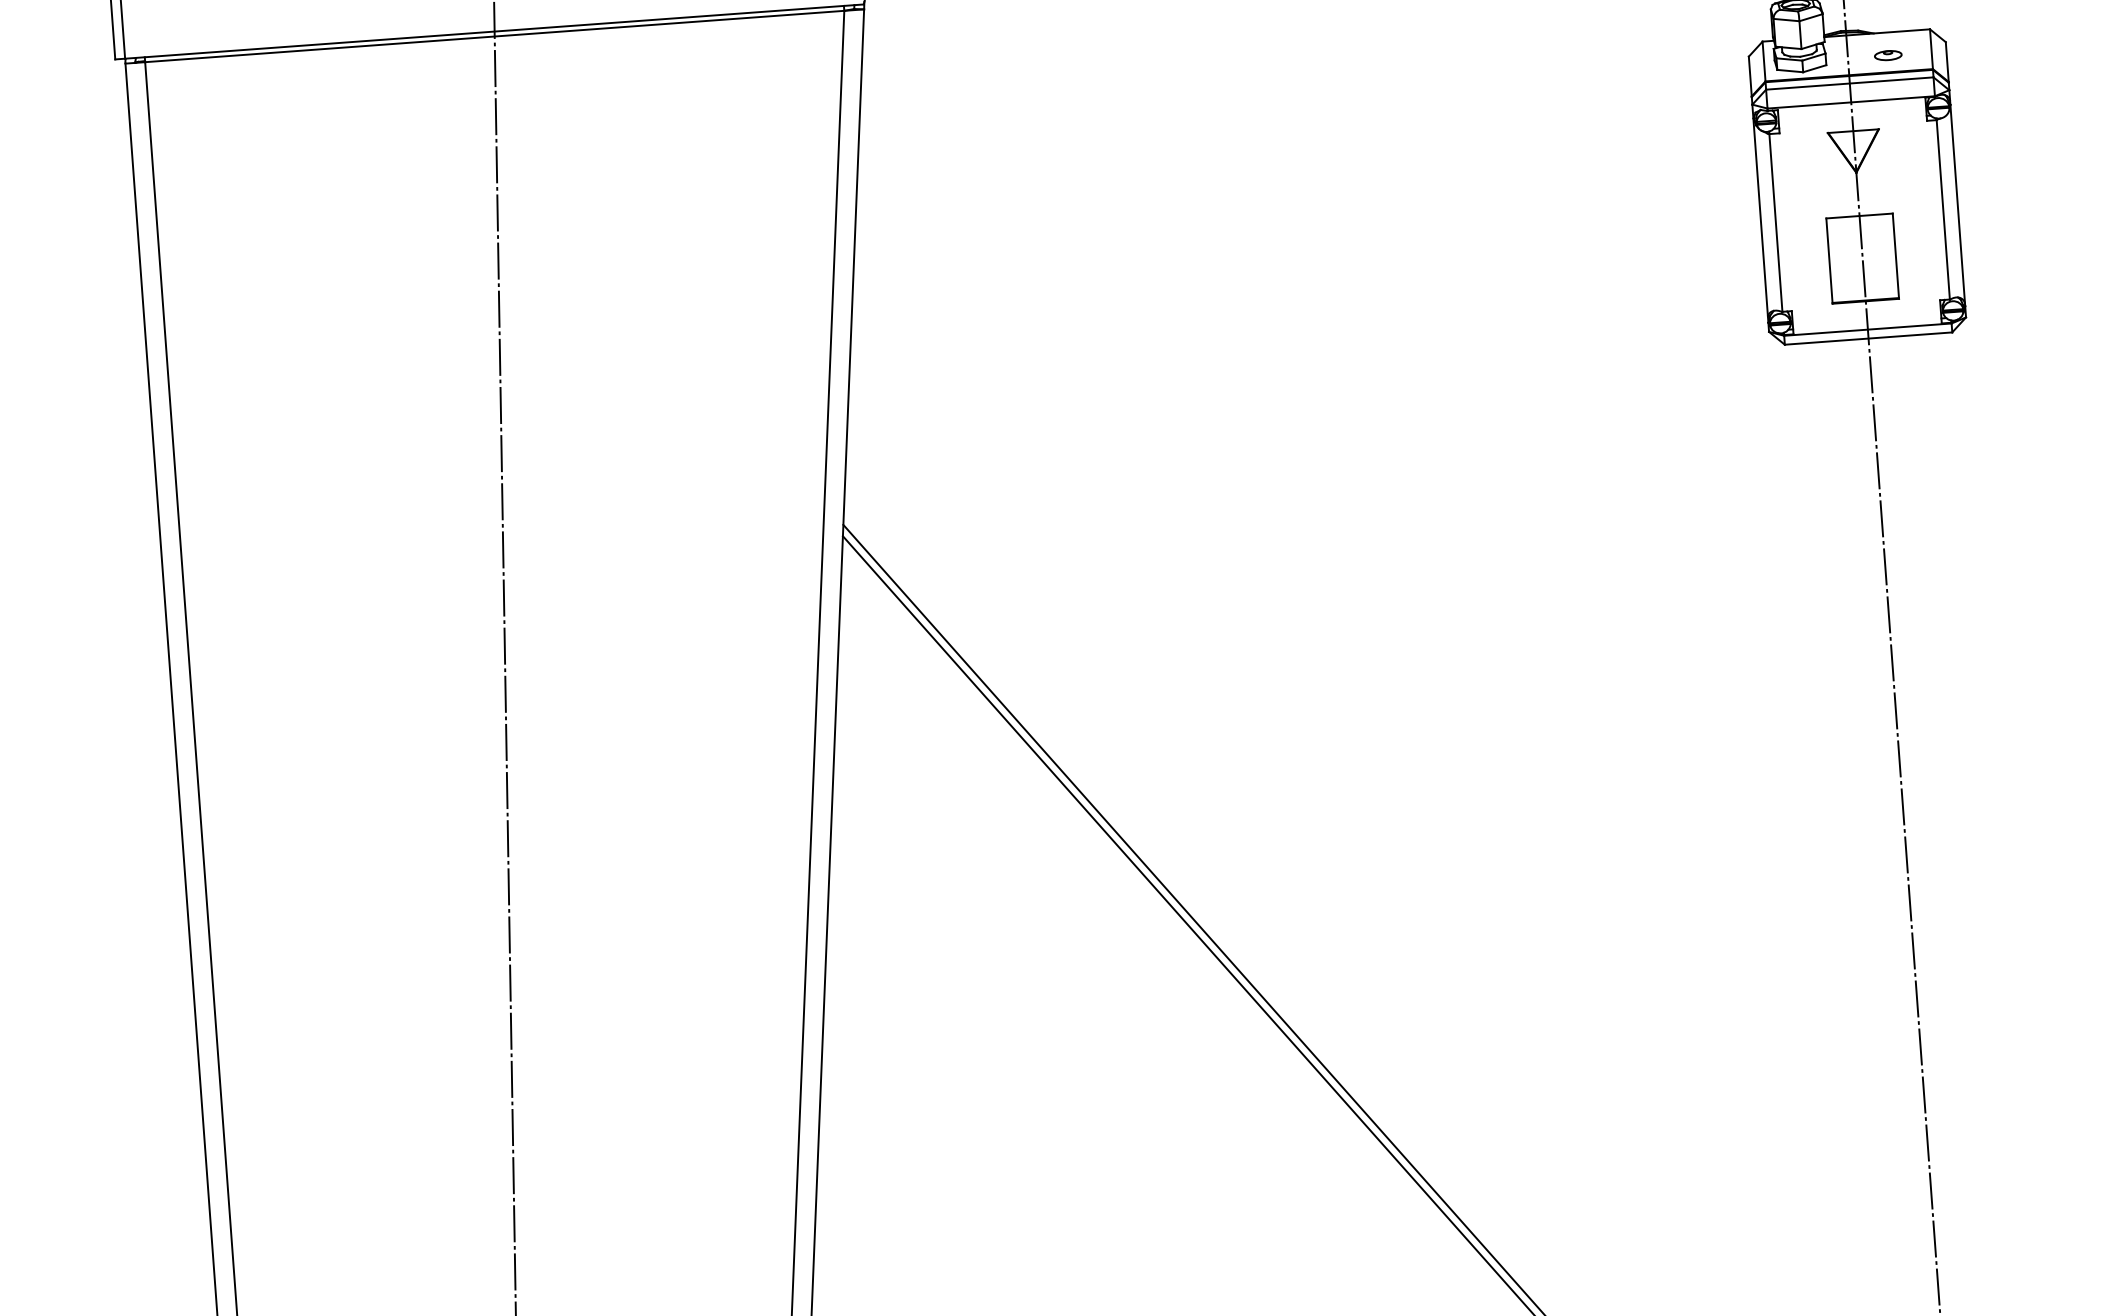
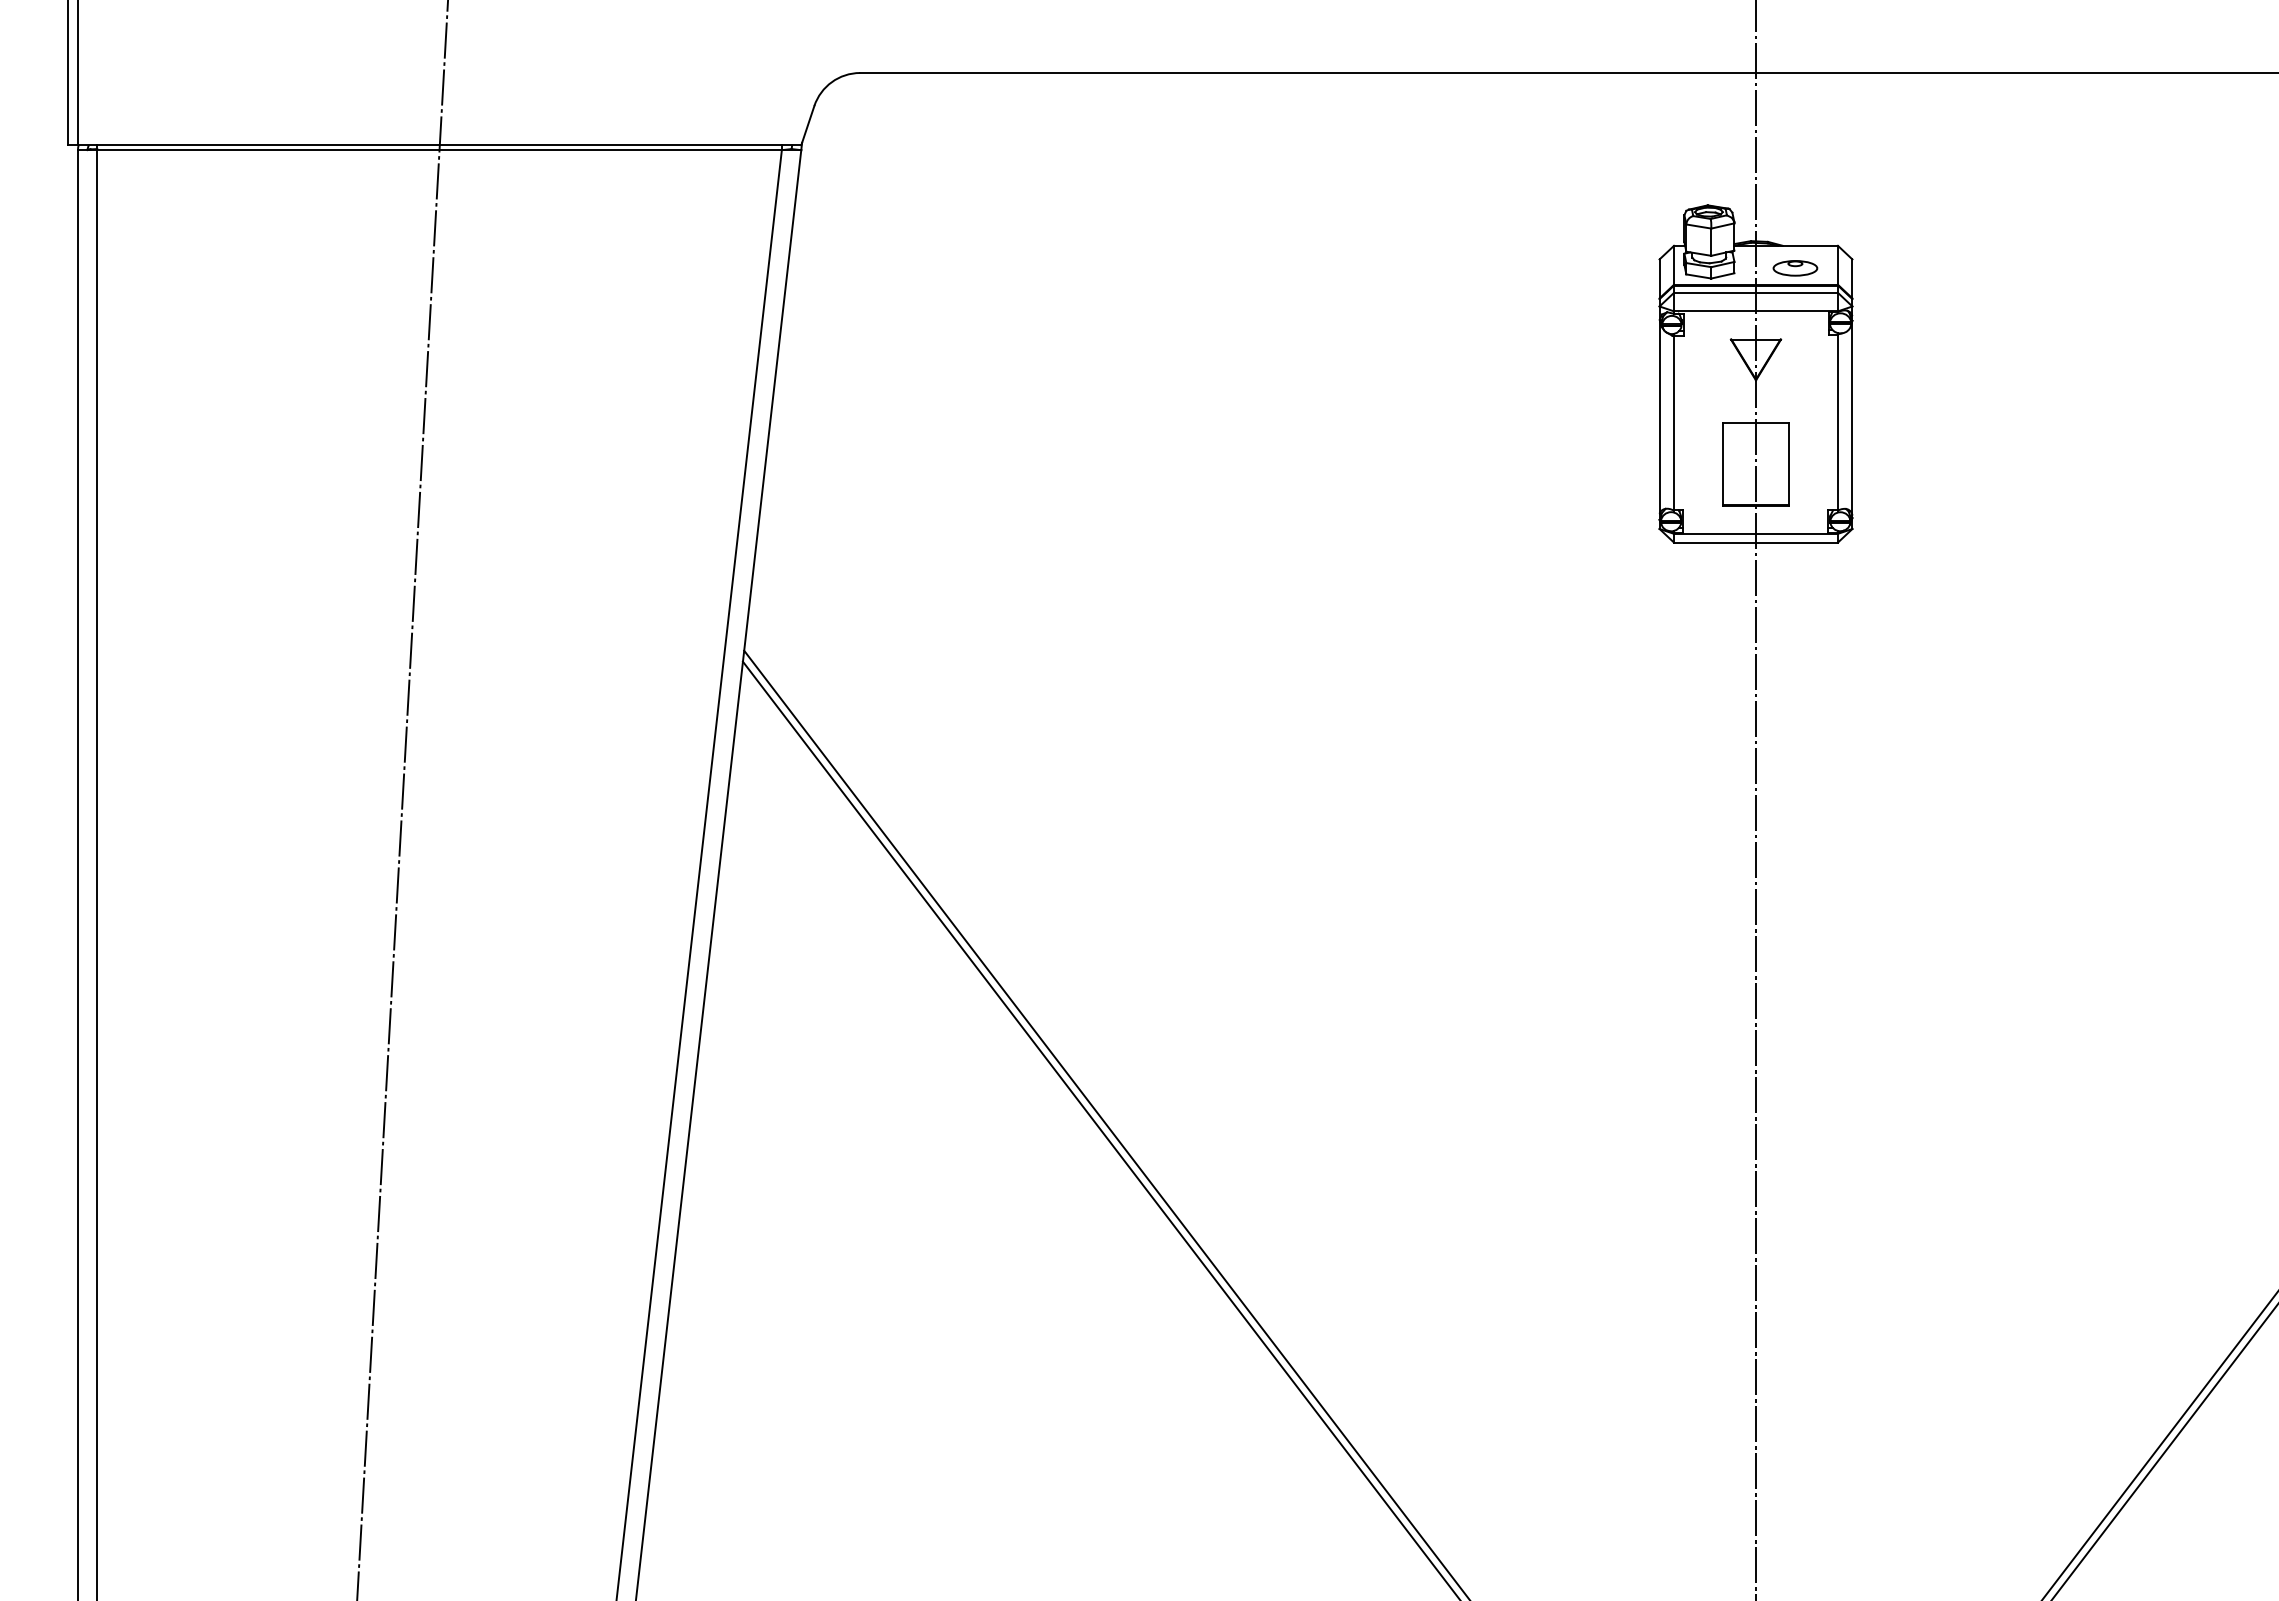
part: (1888, 55) -> (1795, 268), size x1.67

